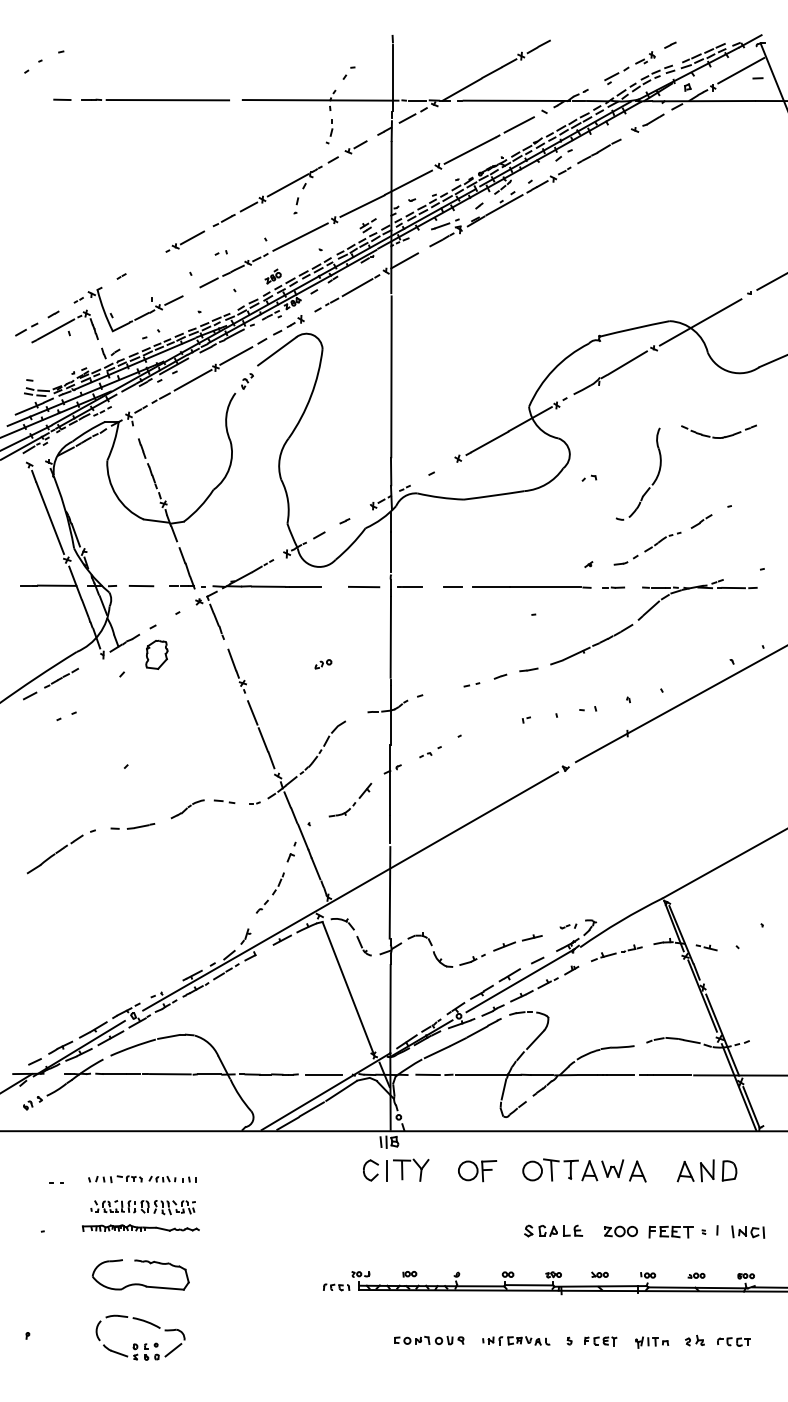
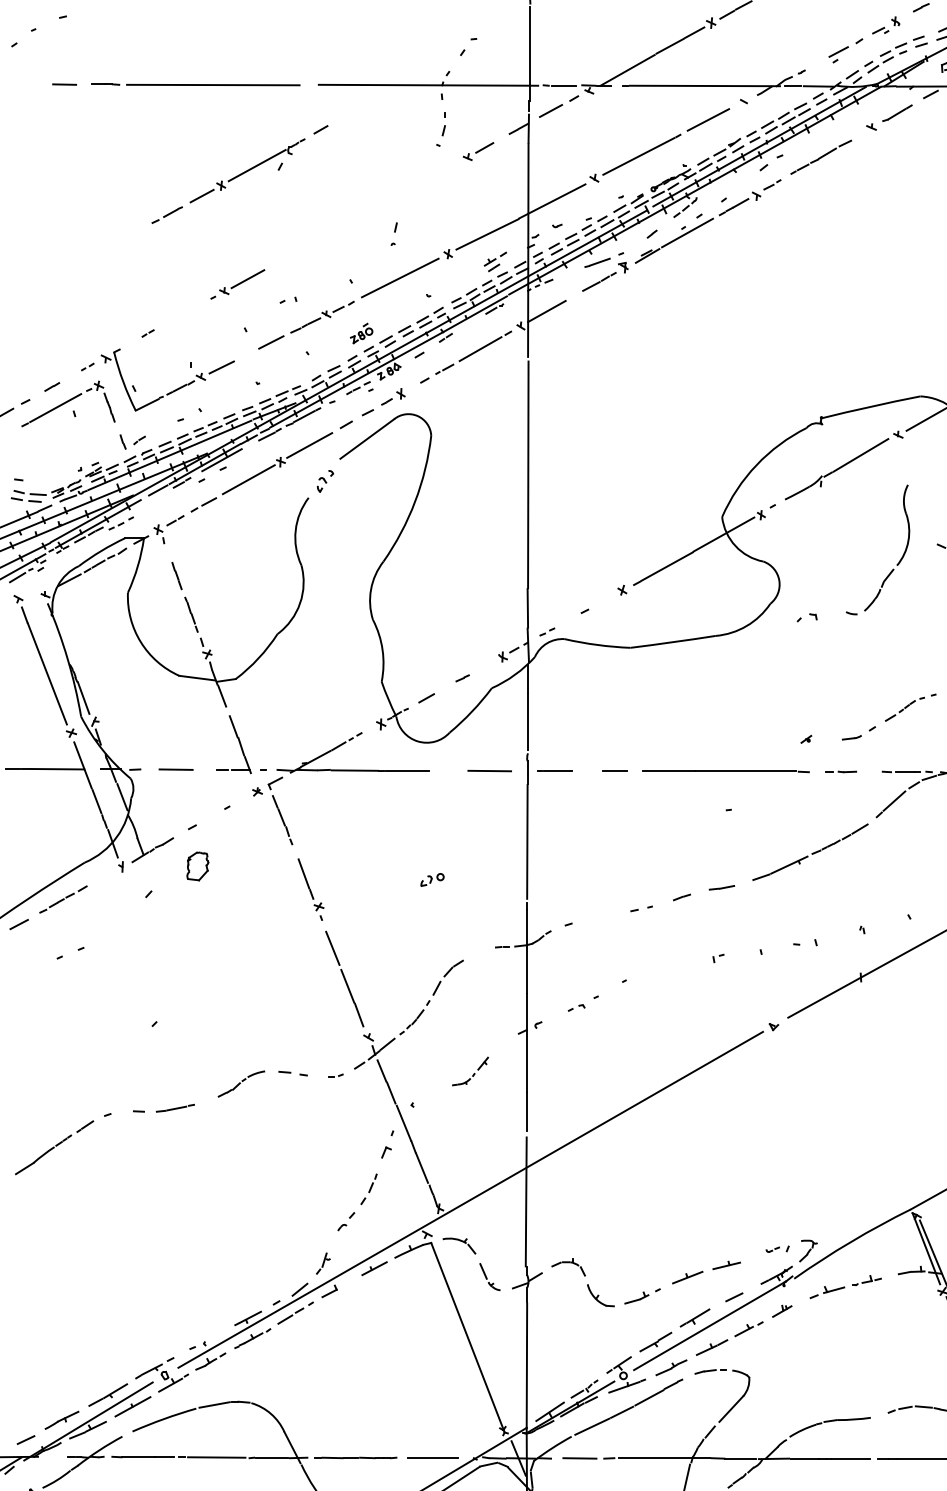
part: (275, 191) -> (239, 174), moved
part: (653, 481) -> (898, 560), moved
part: (156, 654) -> (197, 866), size x0.7
part: (350, 800) -> (470, 1071), size x0.6

